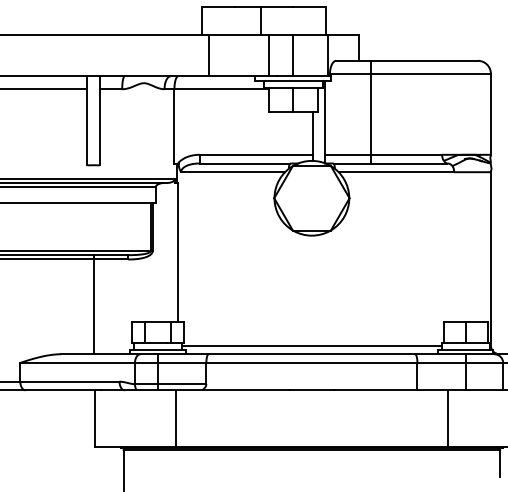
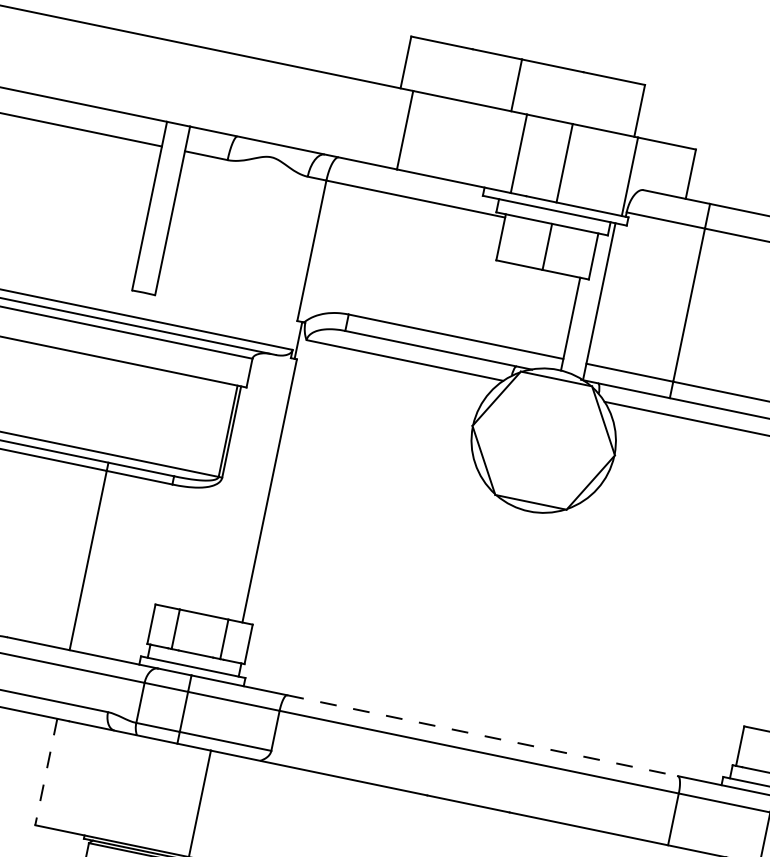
line: (311, 345) -> (485, 718), removed
line: (312, 354) -> (483, 736), solid -> dashed
line: (94, 418) -> (46, 772), solid -> dashed

